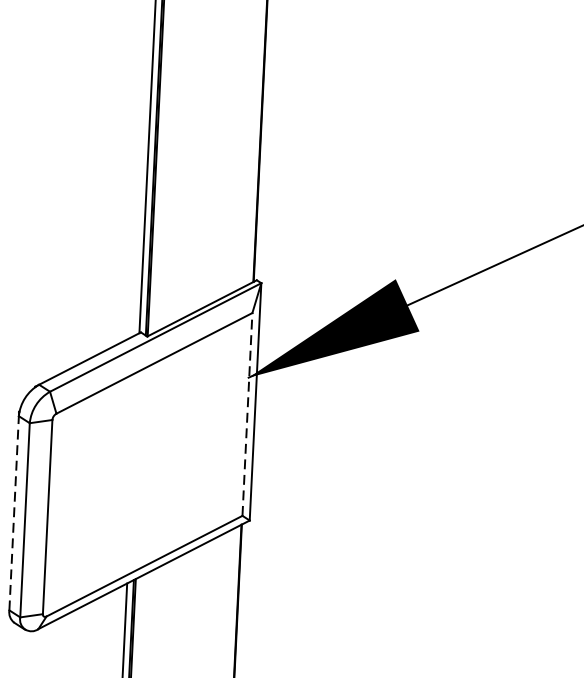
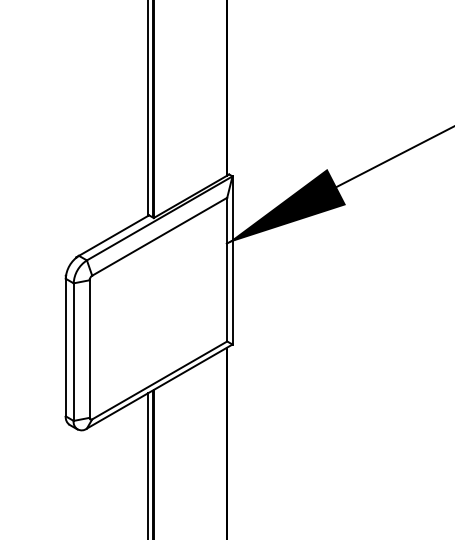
line: (247, 414) -> (227, 269), dashed -> solid
line: (13, 513) -> (65, 347), dashed -> solid

